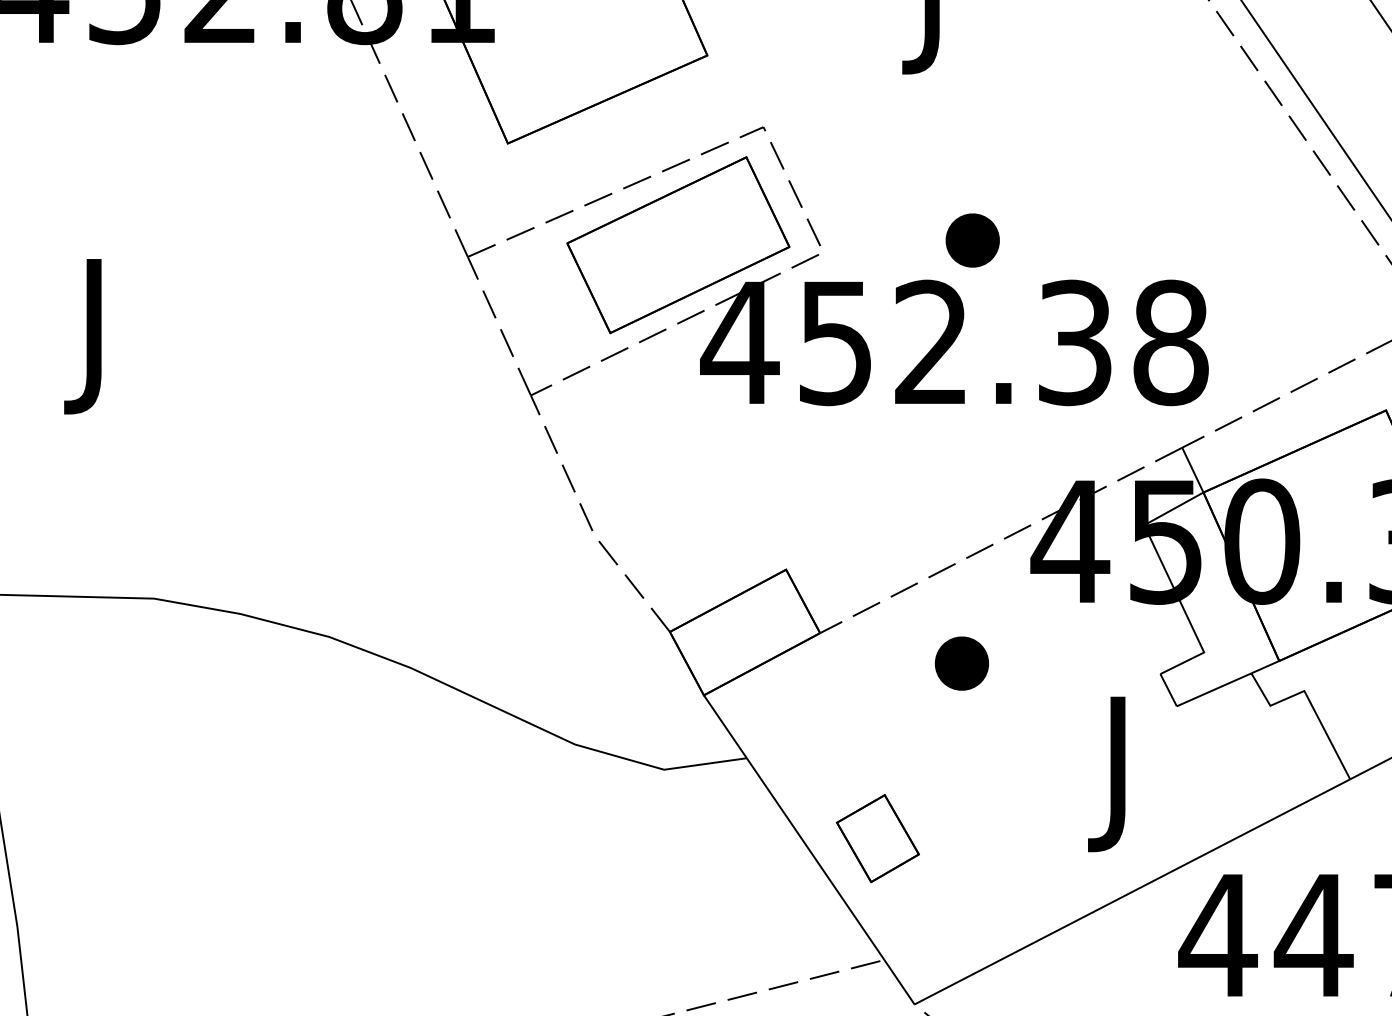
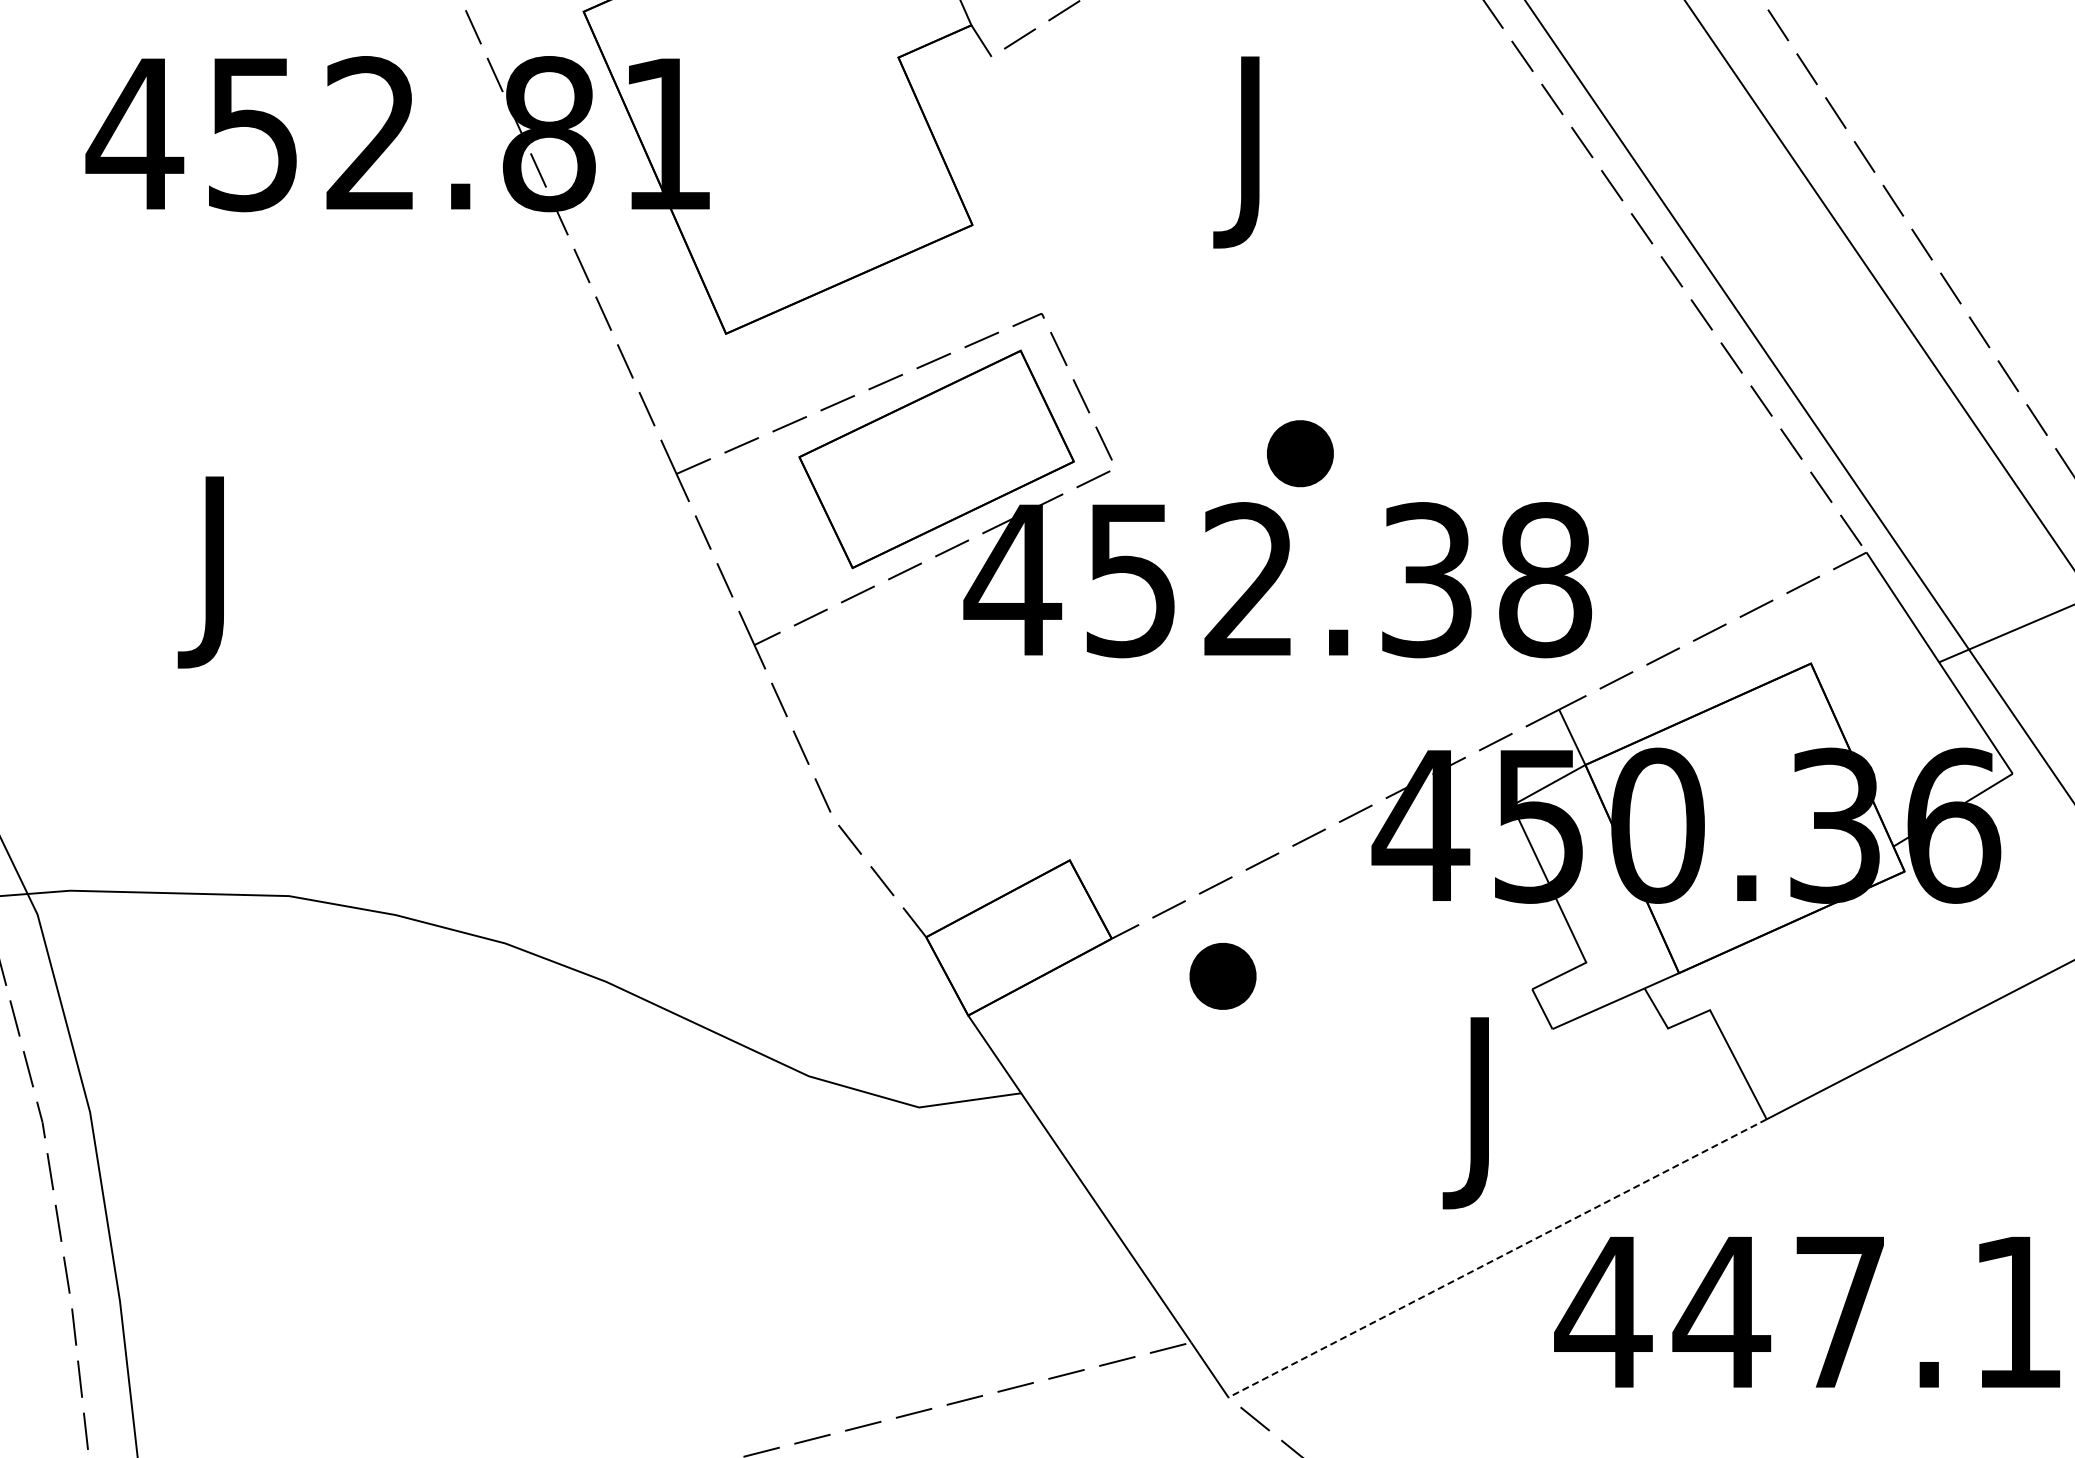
part: (961, 663) -> (1222, 976), moved
part: (877, 838) -> (1182, 1192), removed
line: (1132, 891) -> (1497, 1258), solid -> dashed

